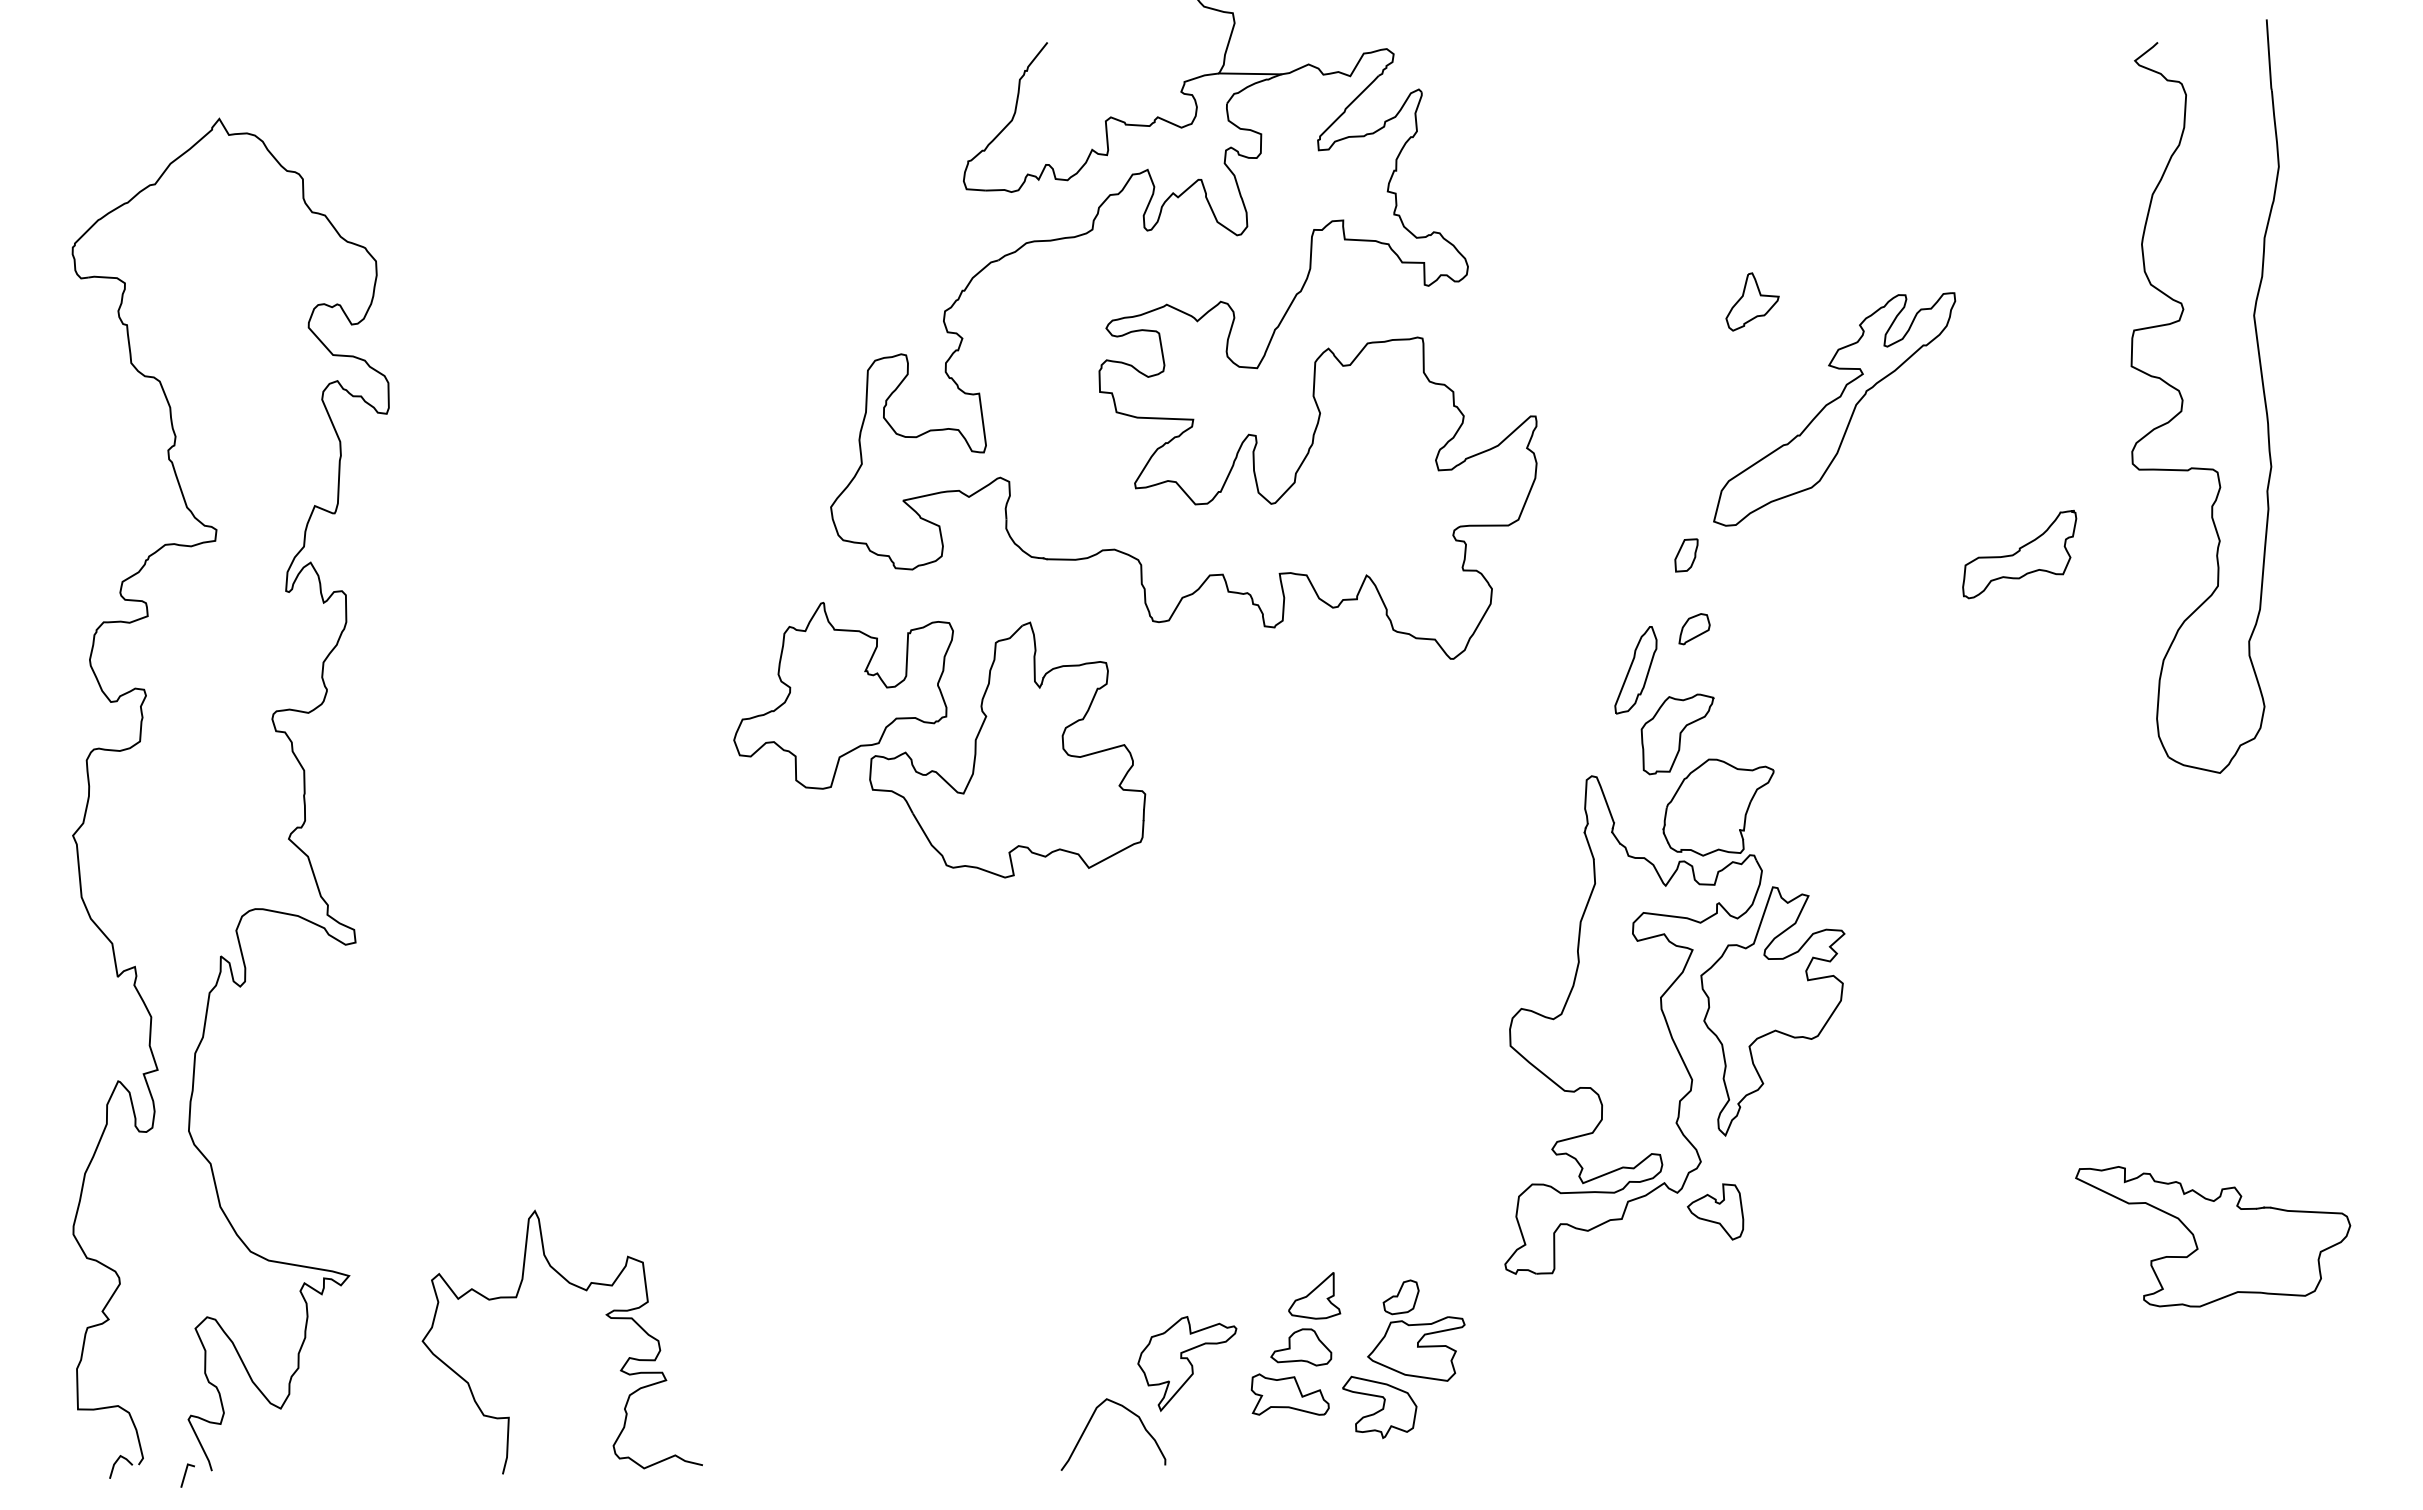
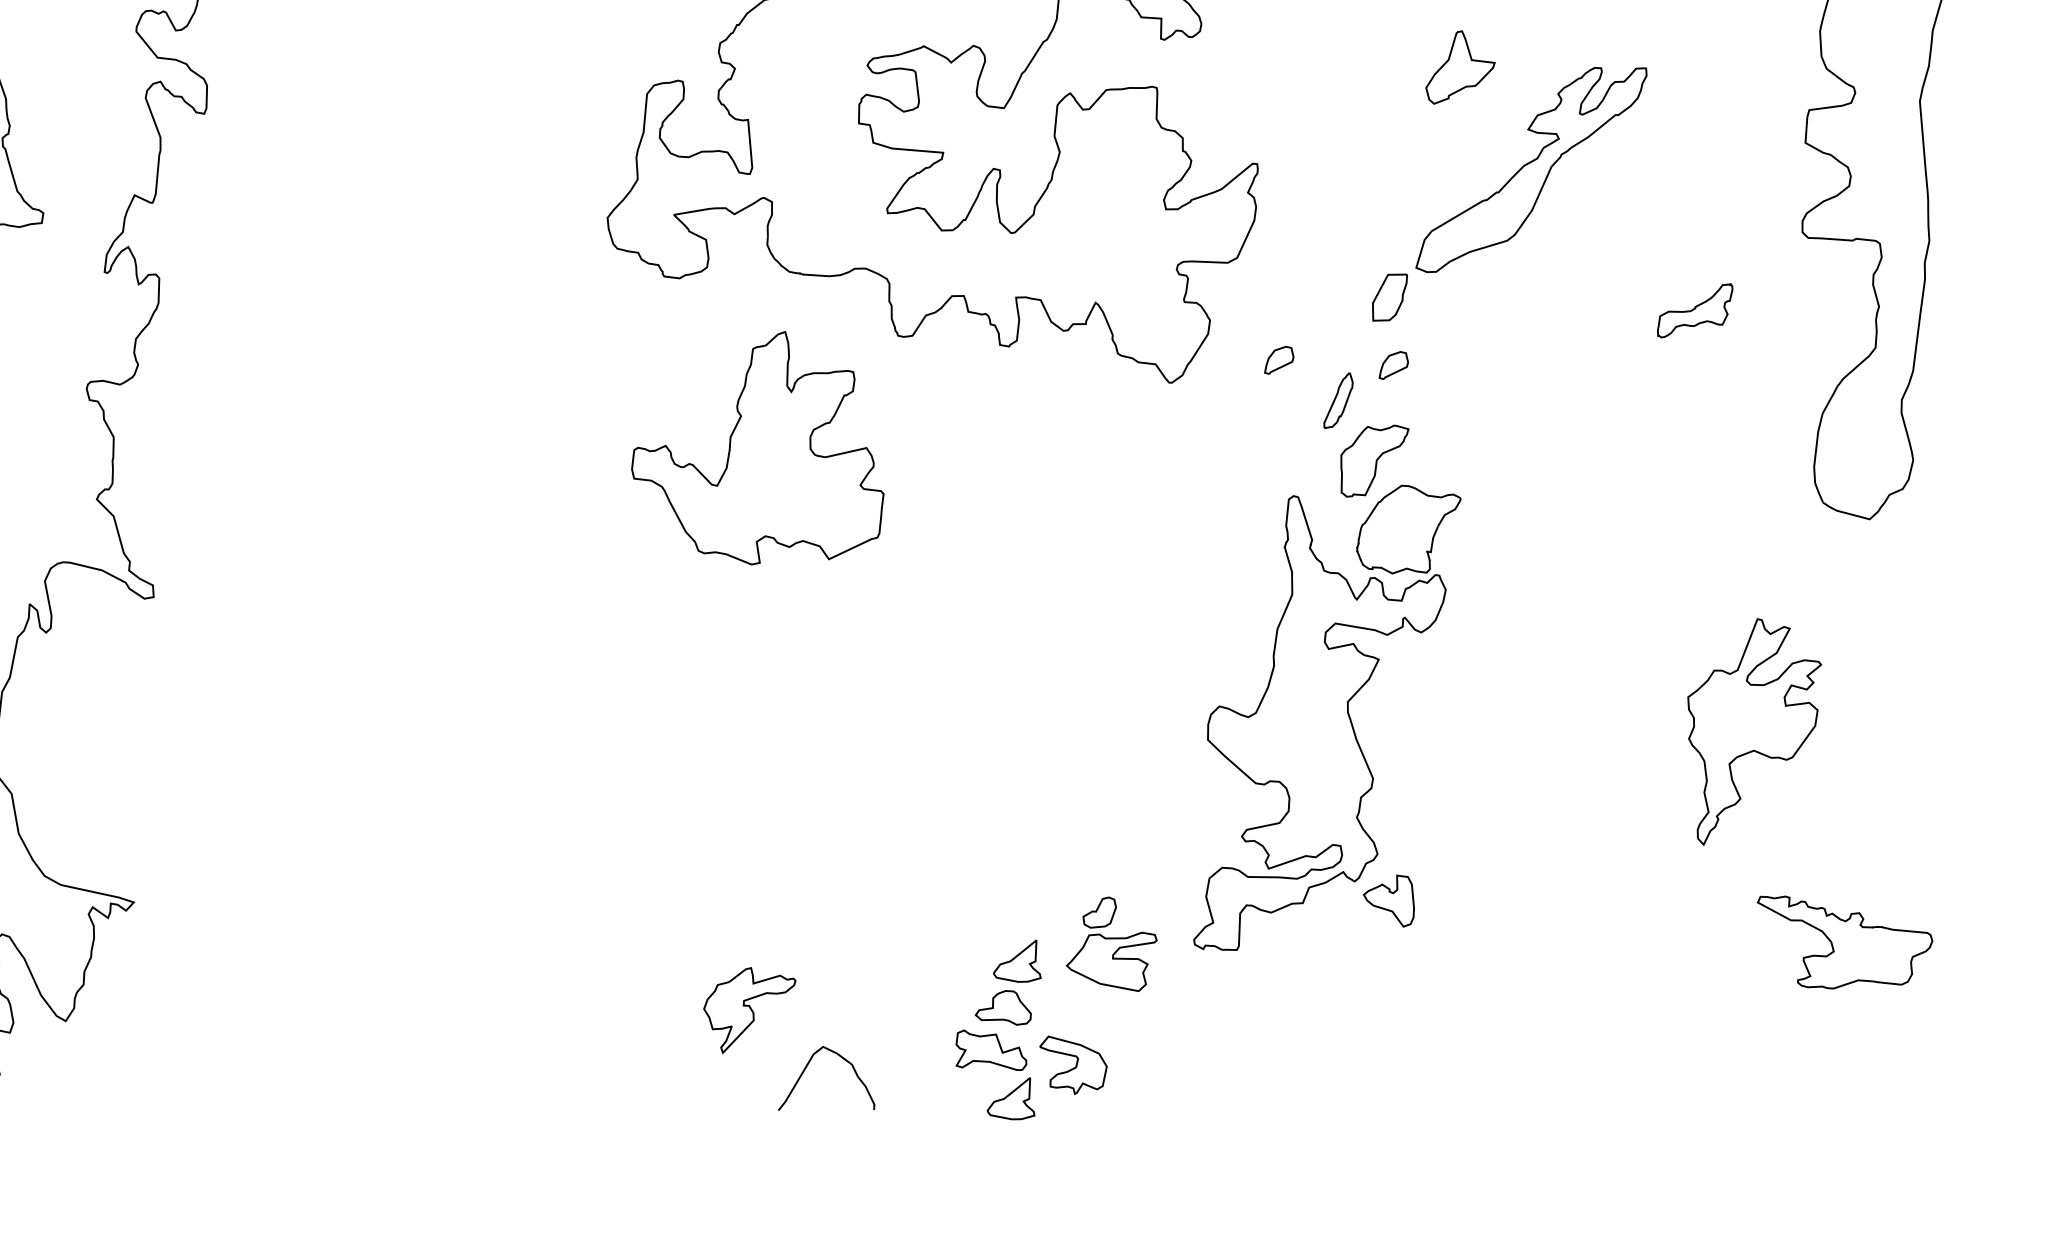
part: (1752, 301) -> (1460, 67), size x1.4
part: (2019, 554) -> (1694, 310), size x0.7
part: (1686, 555) -> (1389, 297), size x1.6
part: (1569, 629) -> (1279, 360), added
part: (1635, 670) -> (1338, 401), size x0.7
part: (843, 695) -> (611, 390), removed
part: (1772, 1011) -> (1751, 732), moved
part: (2213, 1236) -> (1844, 943), size x0.7
curve: (605, 1314) -> (367, 948), removed
part: (1416, 1330) -> (1112, 943), moved
part: (1187, 1364) -> (749, 1011), moved
part: (1314, 1445) -> (1011, 1097), added

